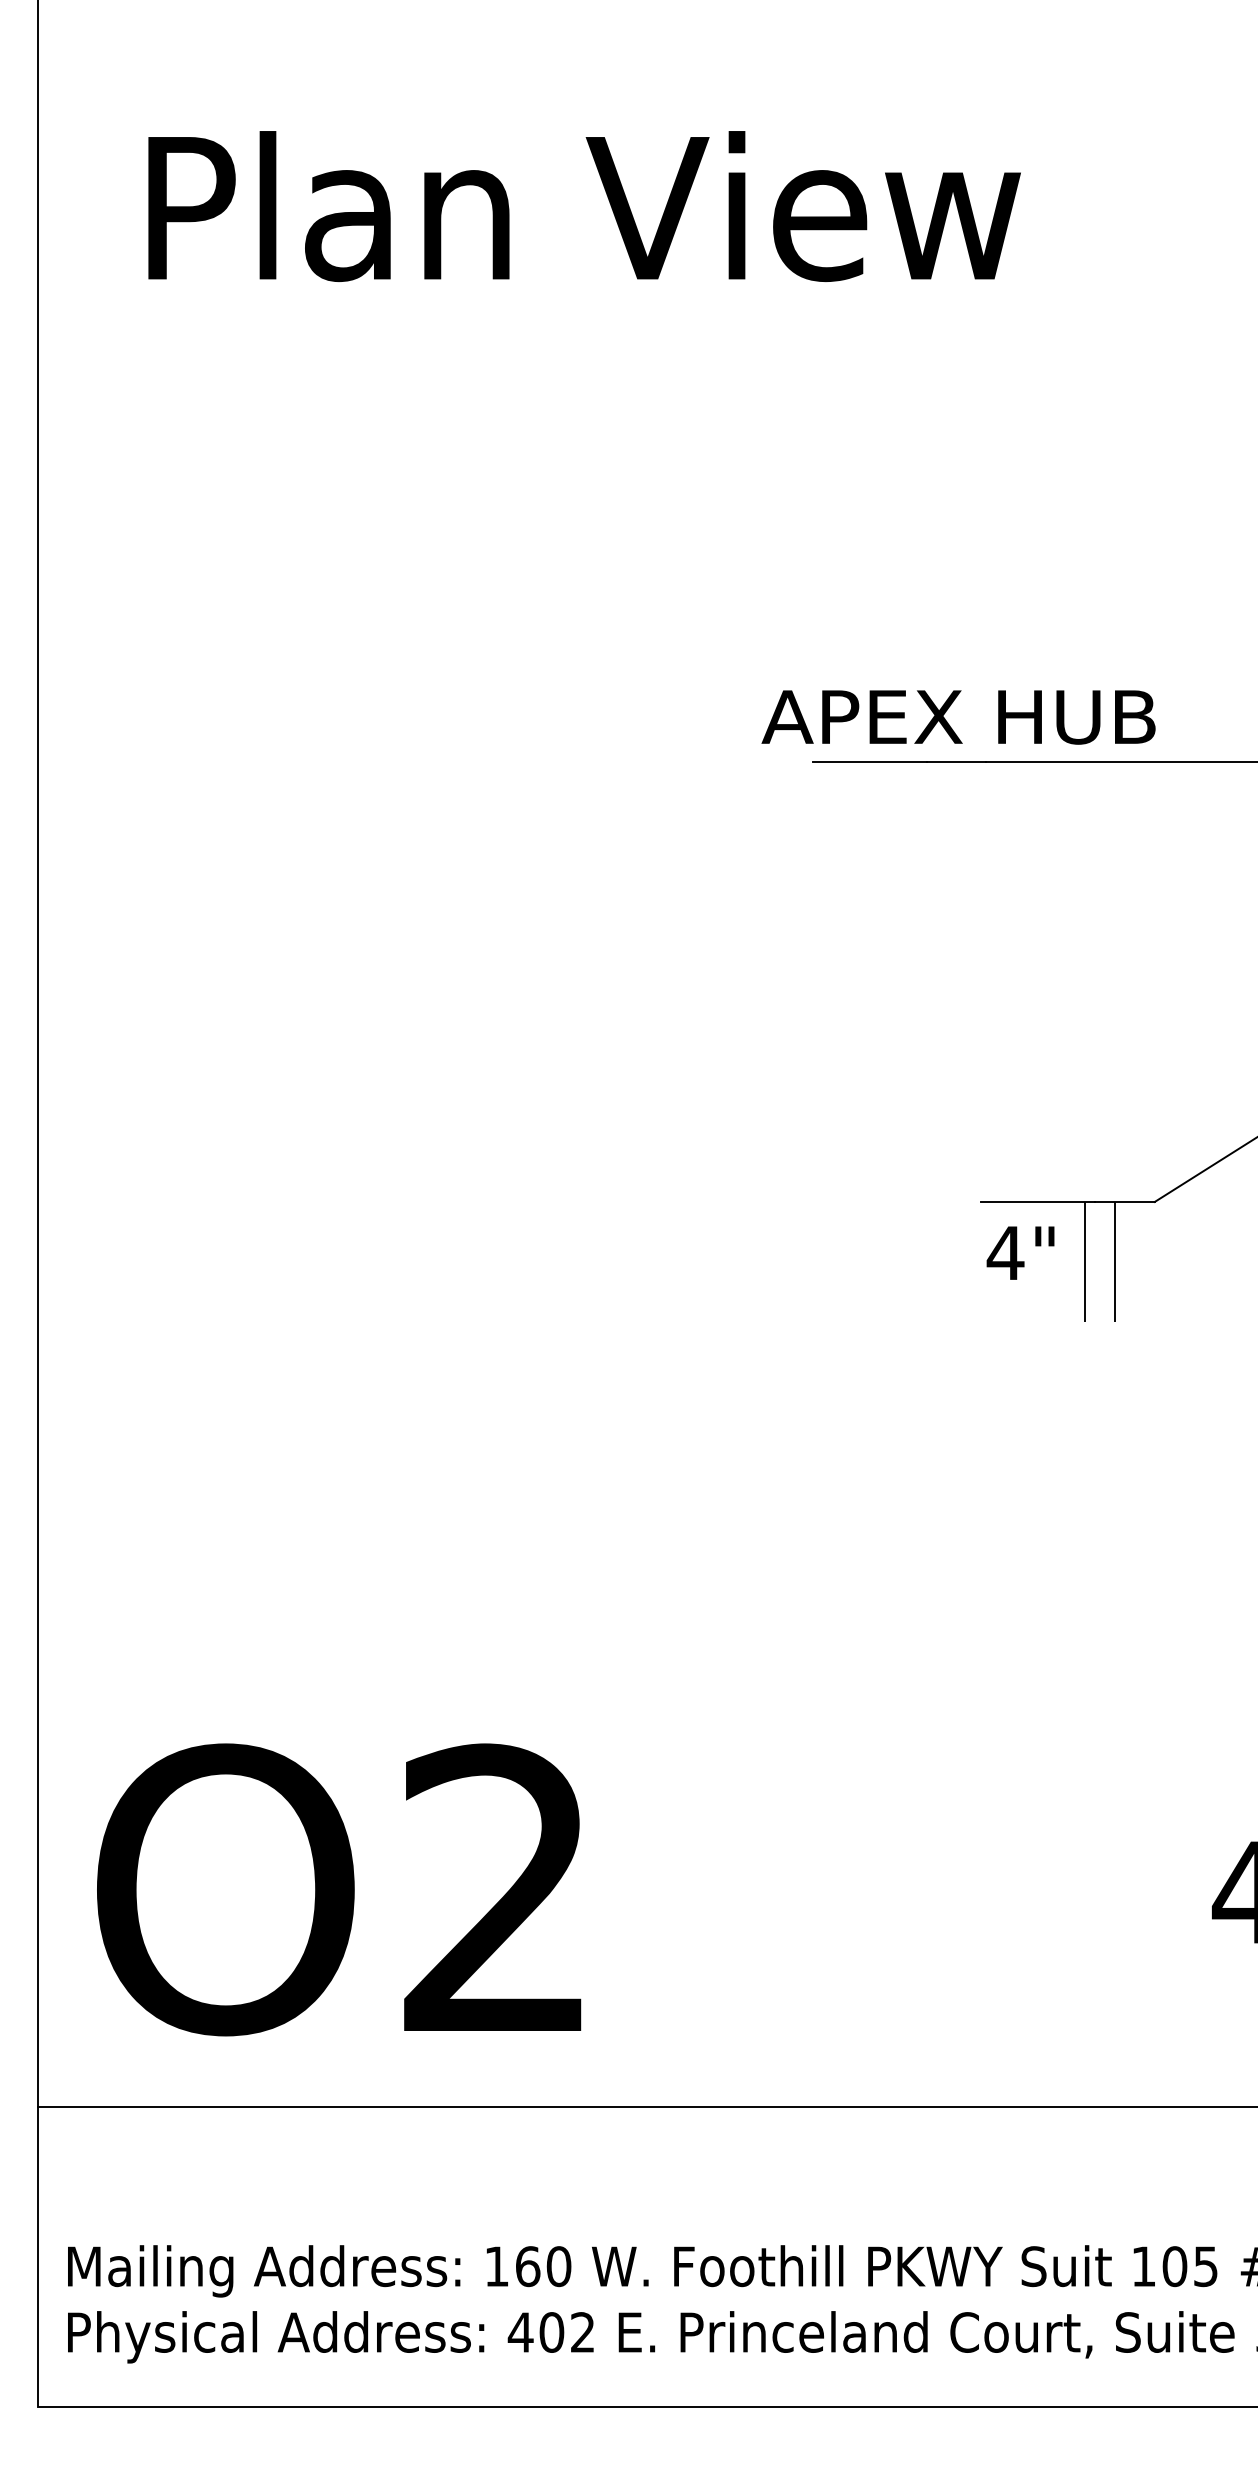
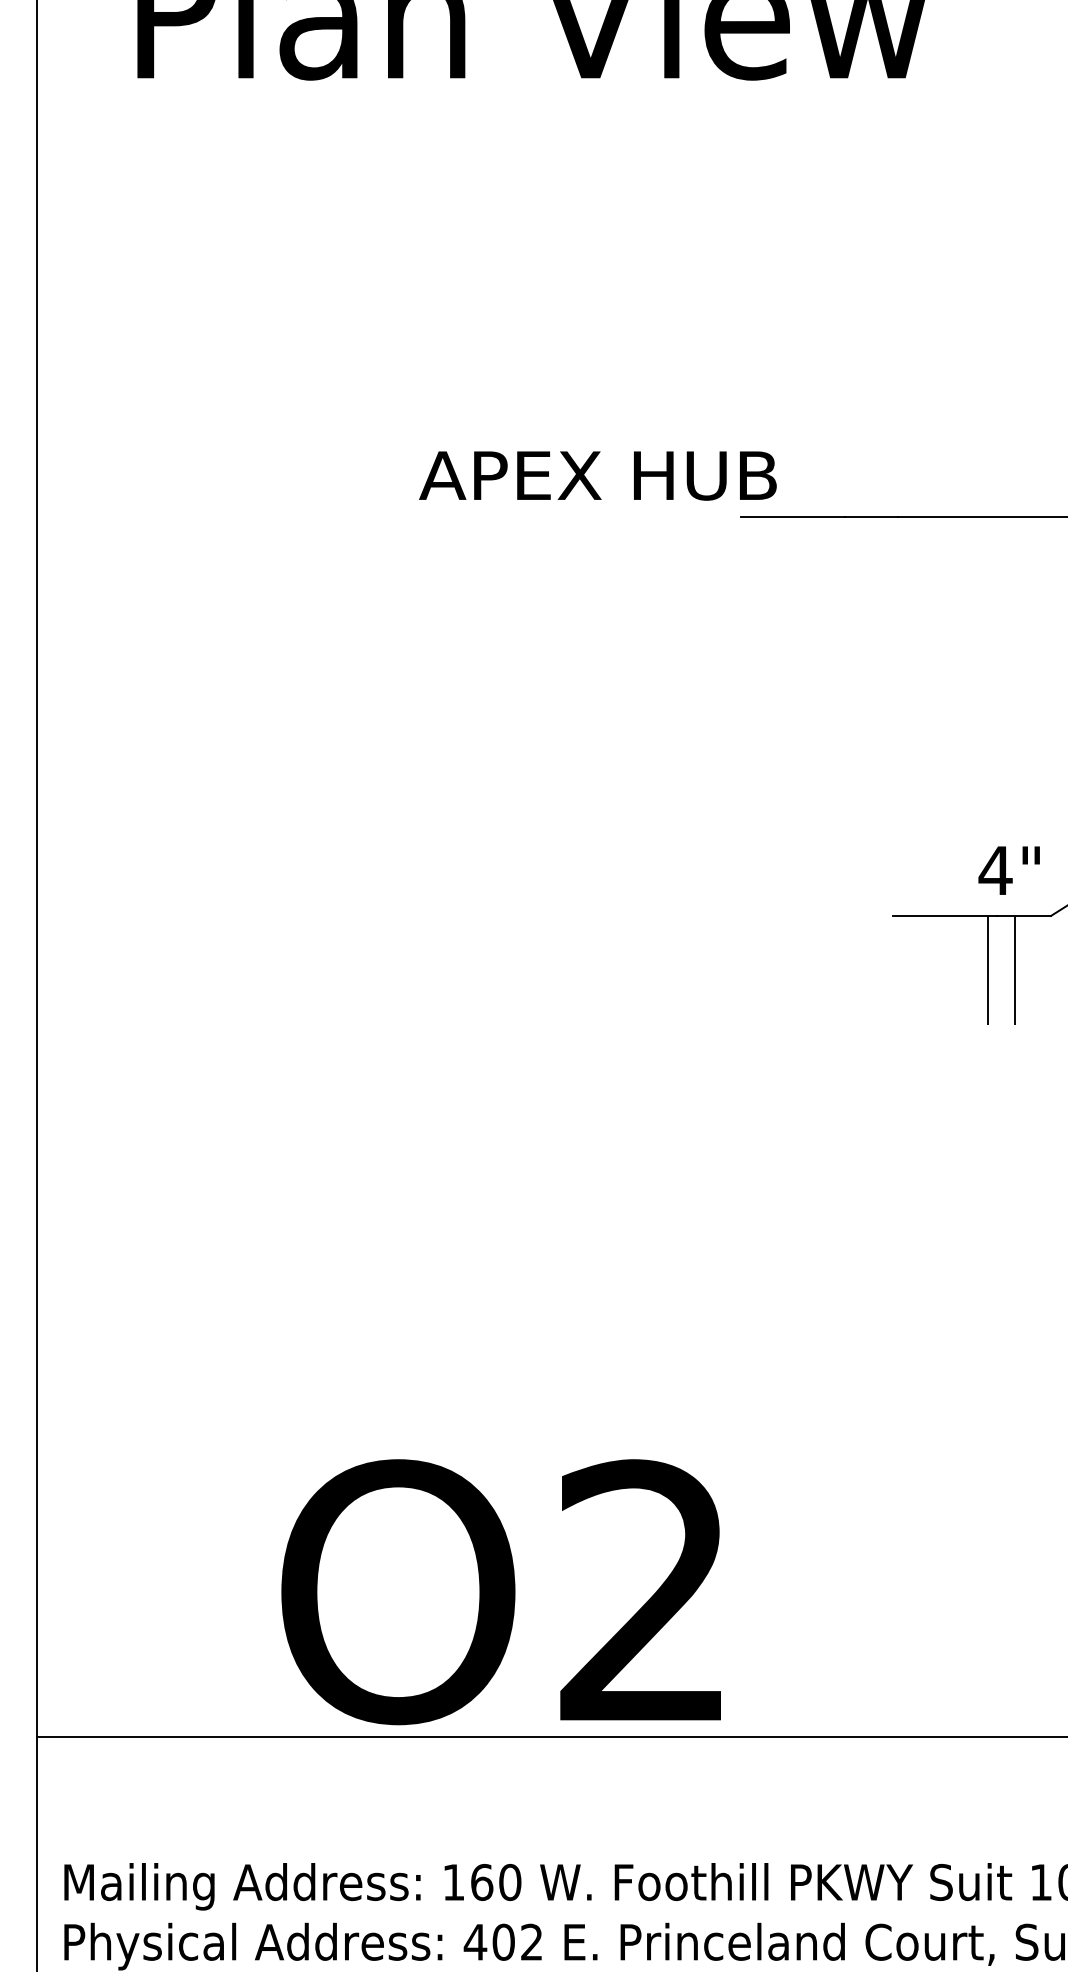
text: (958, 717) -> (597, 476), moved
text: (1020, 1252) -> (1009, 870), moved
text: (339, 1889) -> (501, 1591), moved

